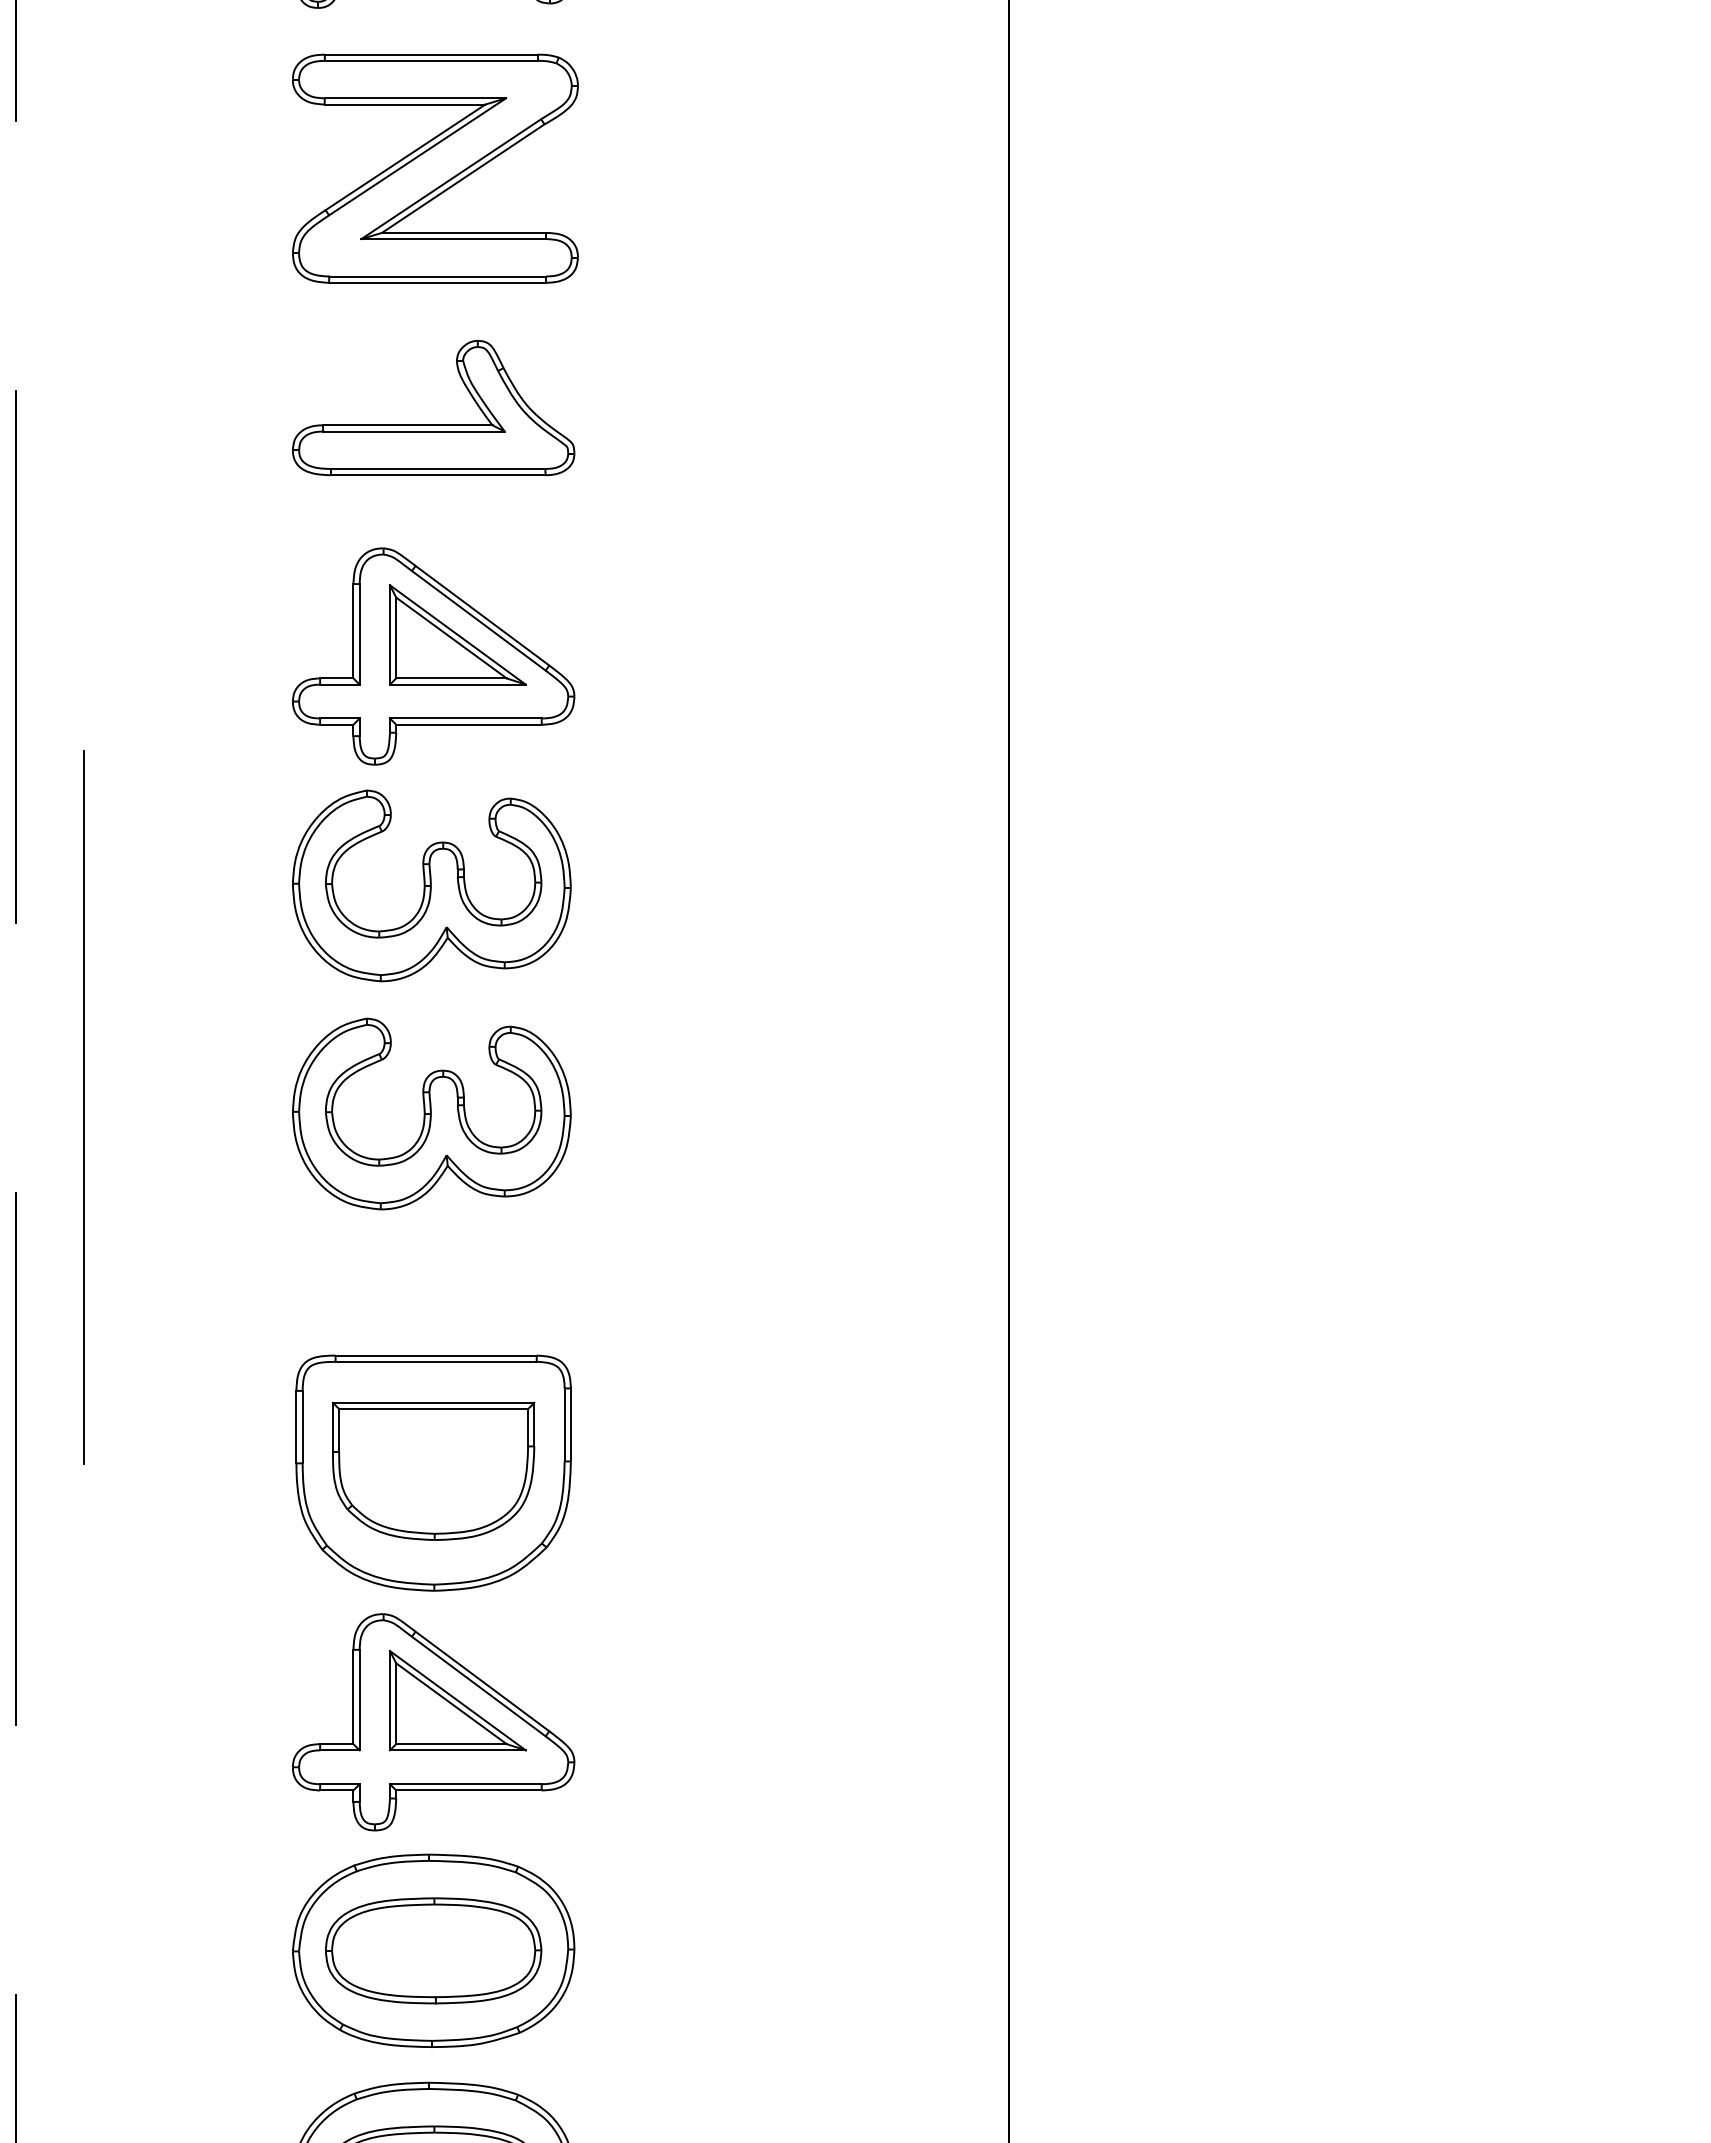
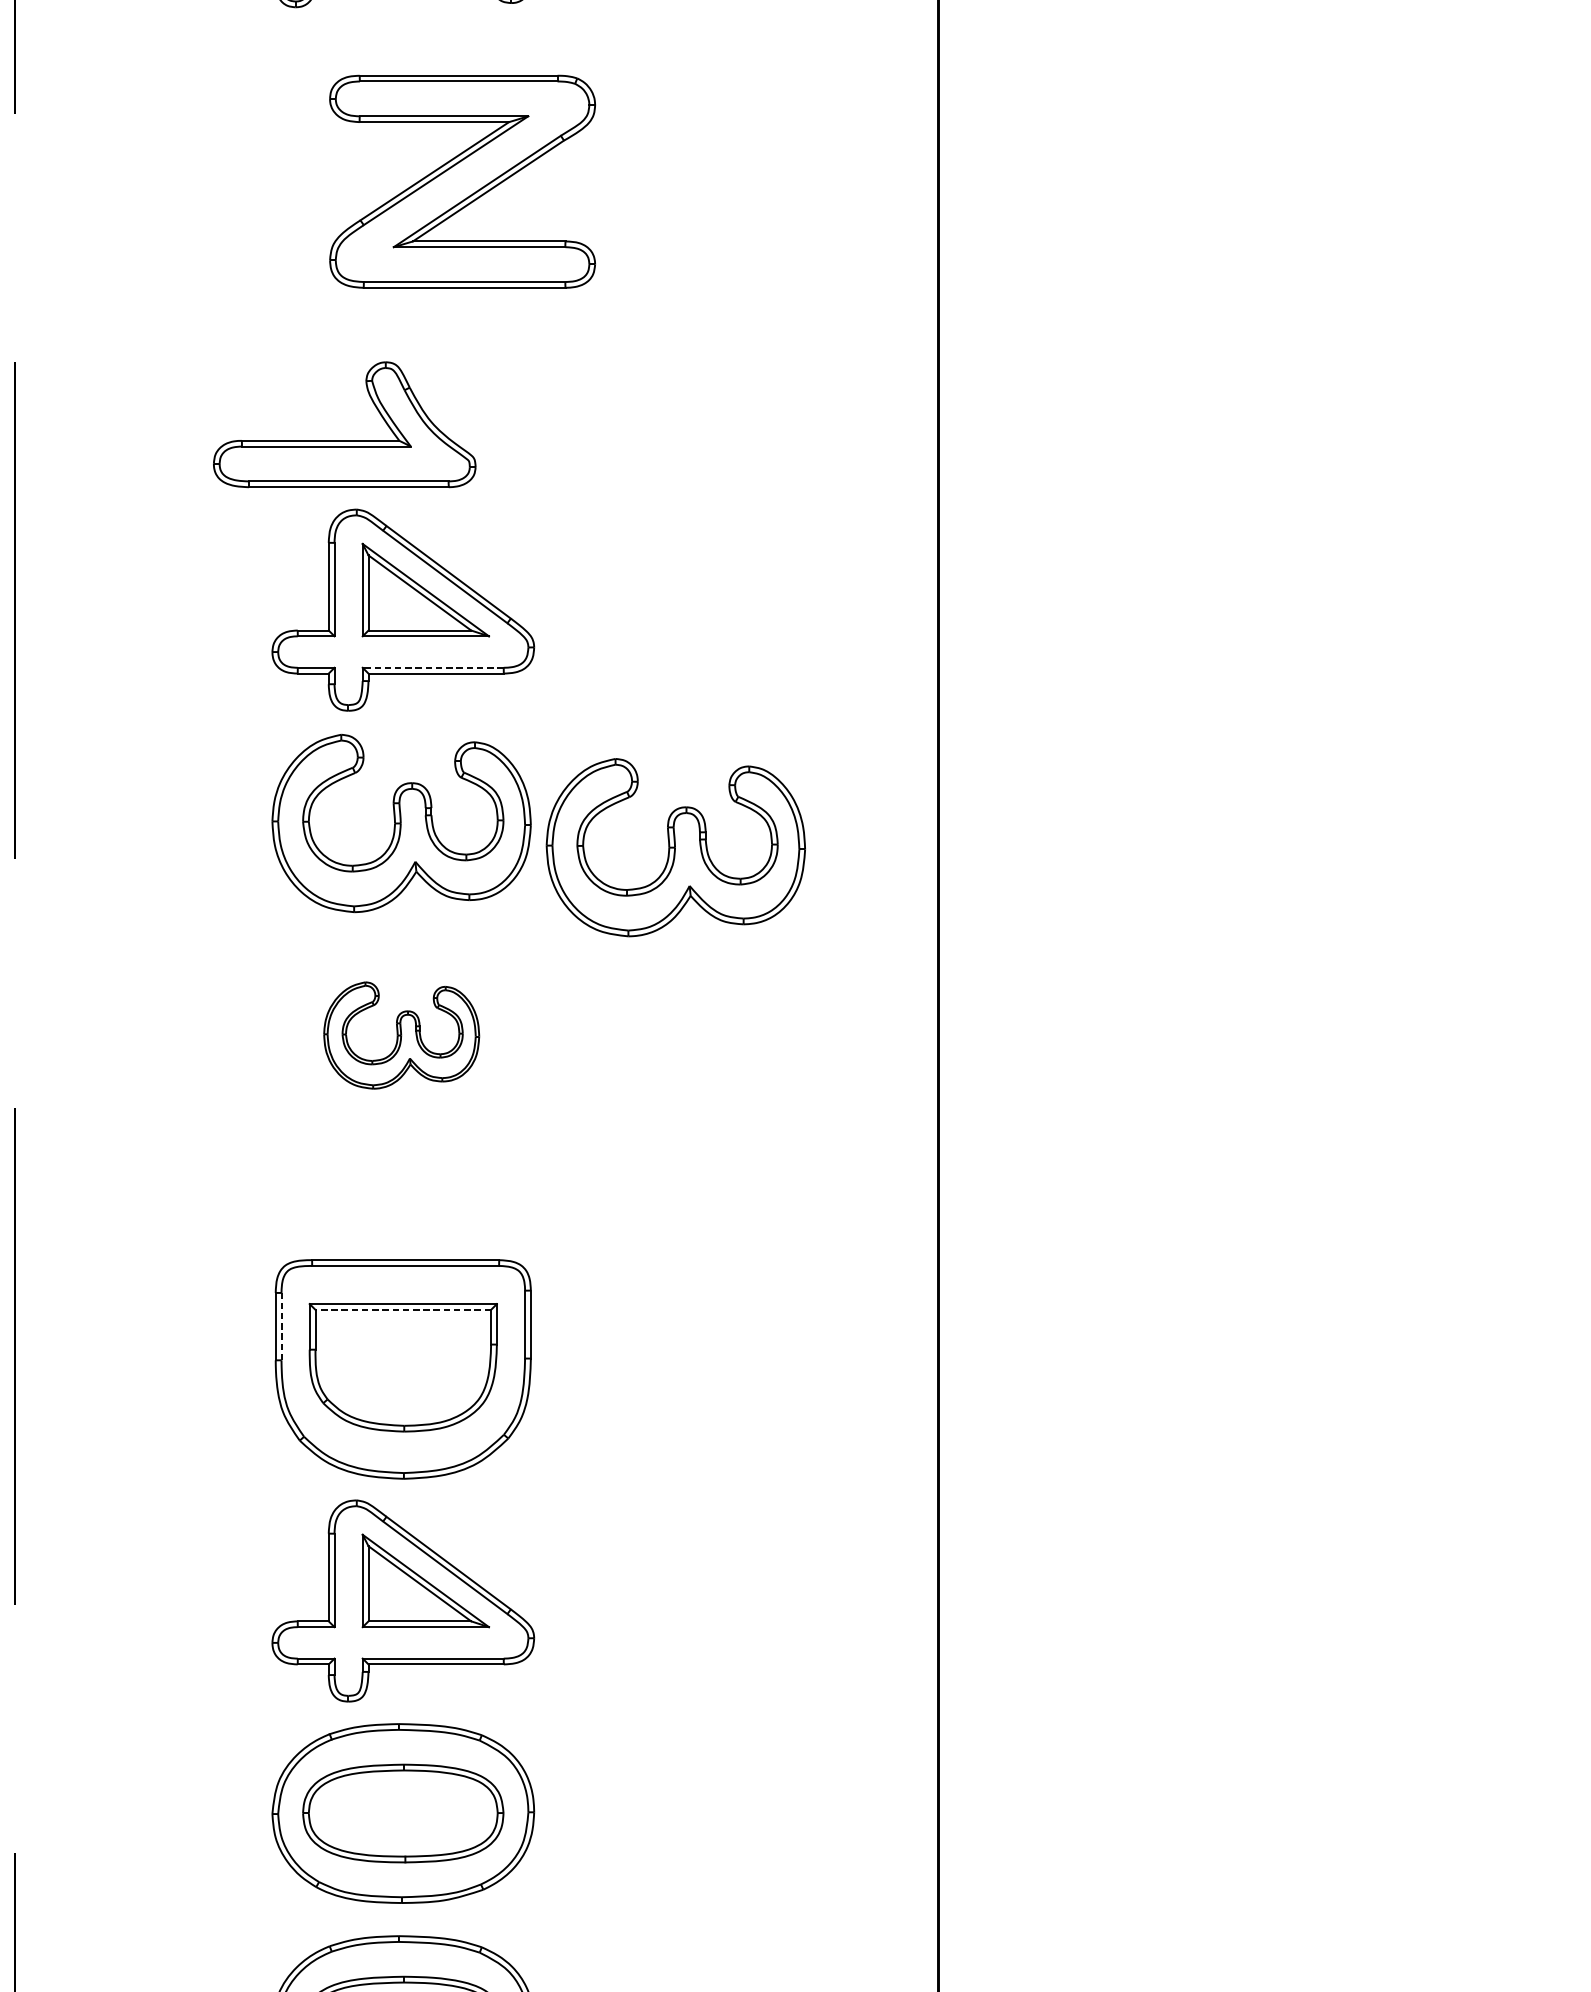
part: (435, 168) -> (462, 181), moved
part: (433, 424) -> (344, 440), moved
line: (465, 718) -> (432, 667), solid -> dashed
part: (726, 911) -> (675, 847), added
line: (84, 1106) -> (78, 1028), removed
part: (431, 1113) -> (401, 1035), size x0.6
line: (433, 1409) -> (403, 1310), solid -> dashed
line: (302, 1426) -> (281, 1326), solid -> dashed

